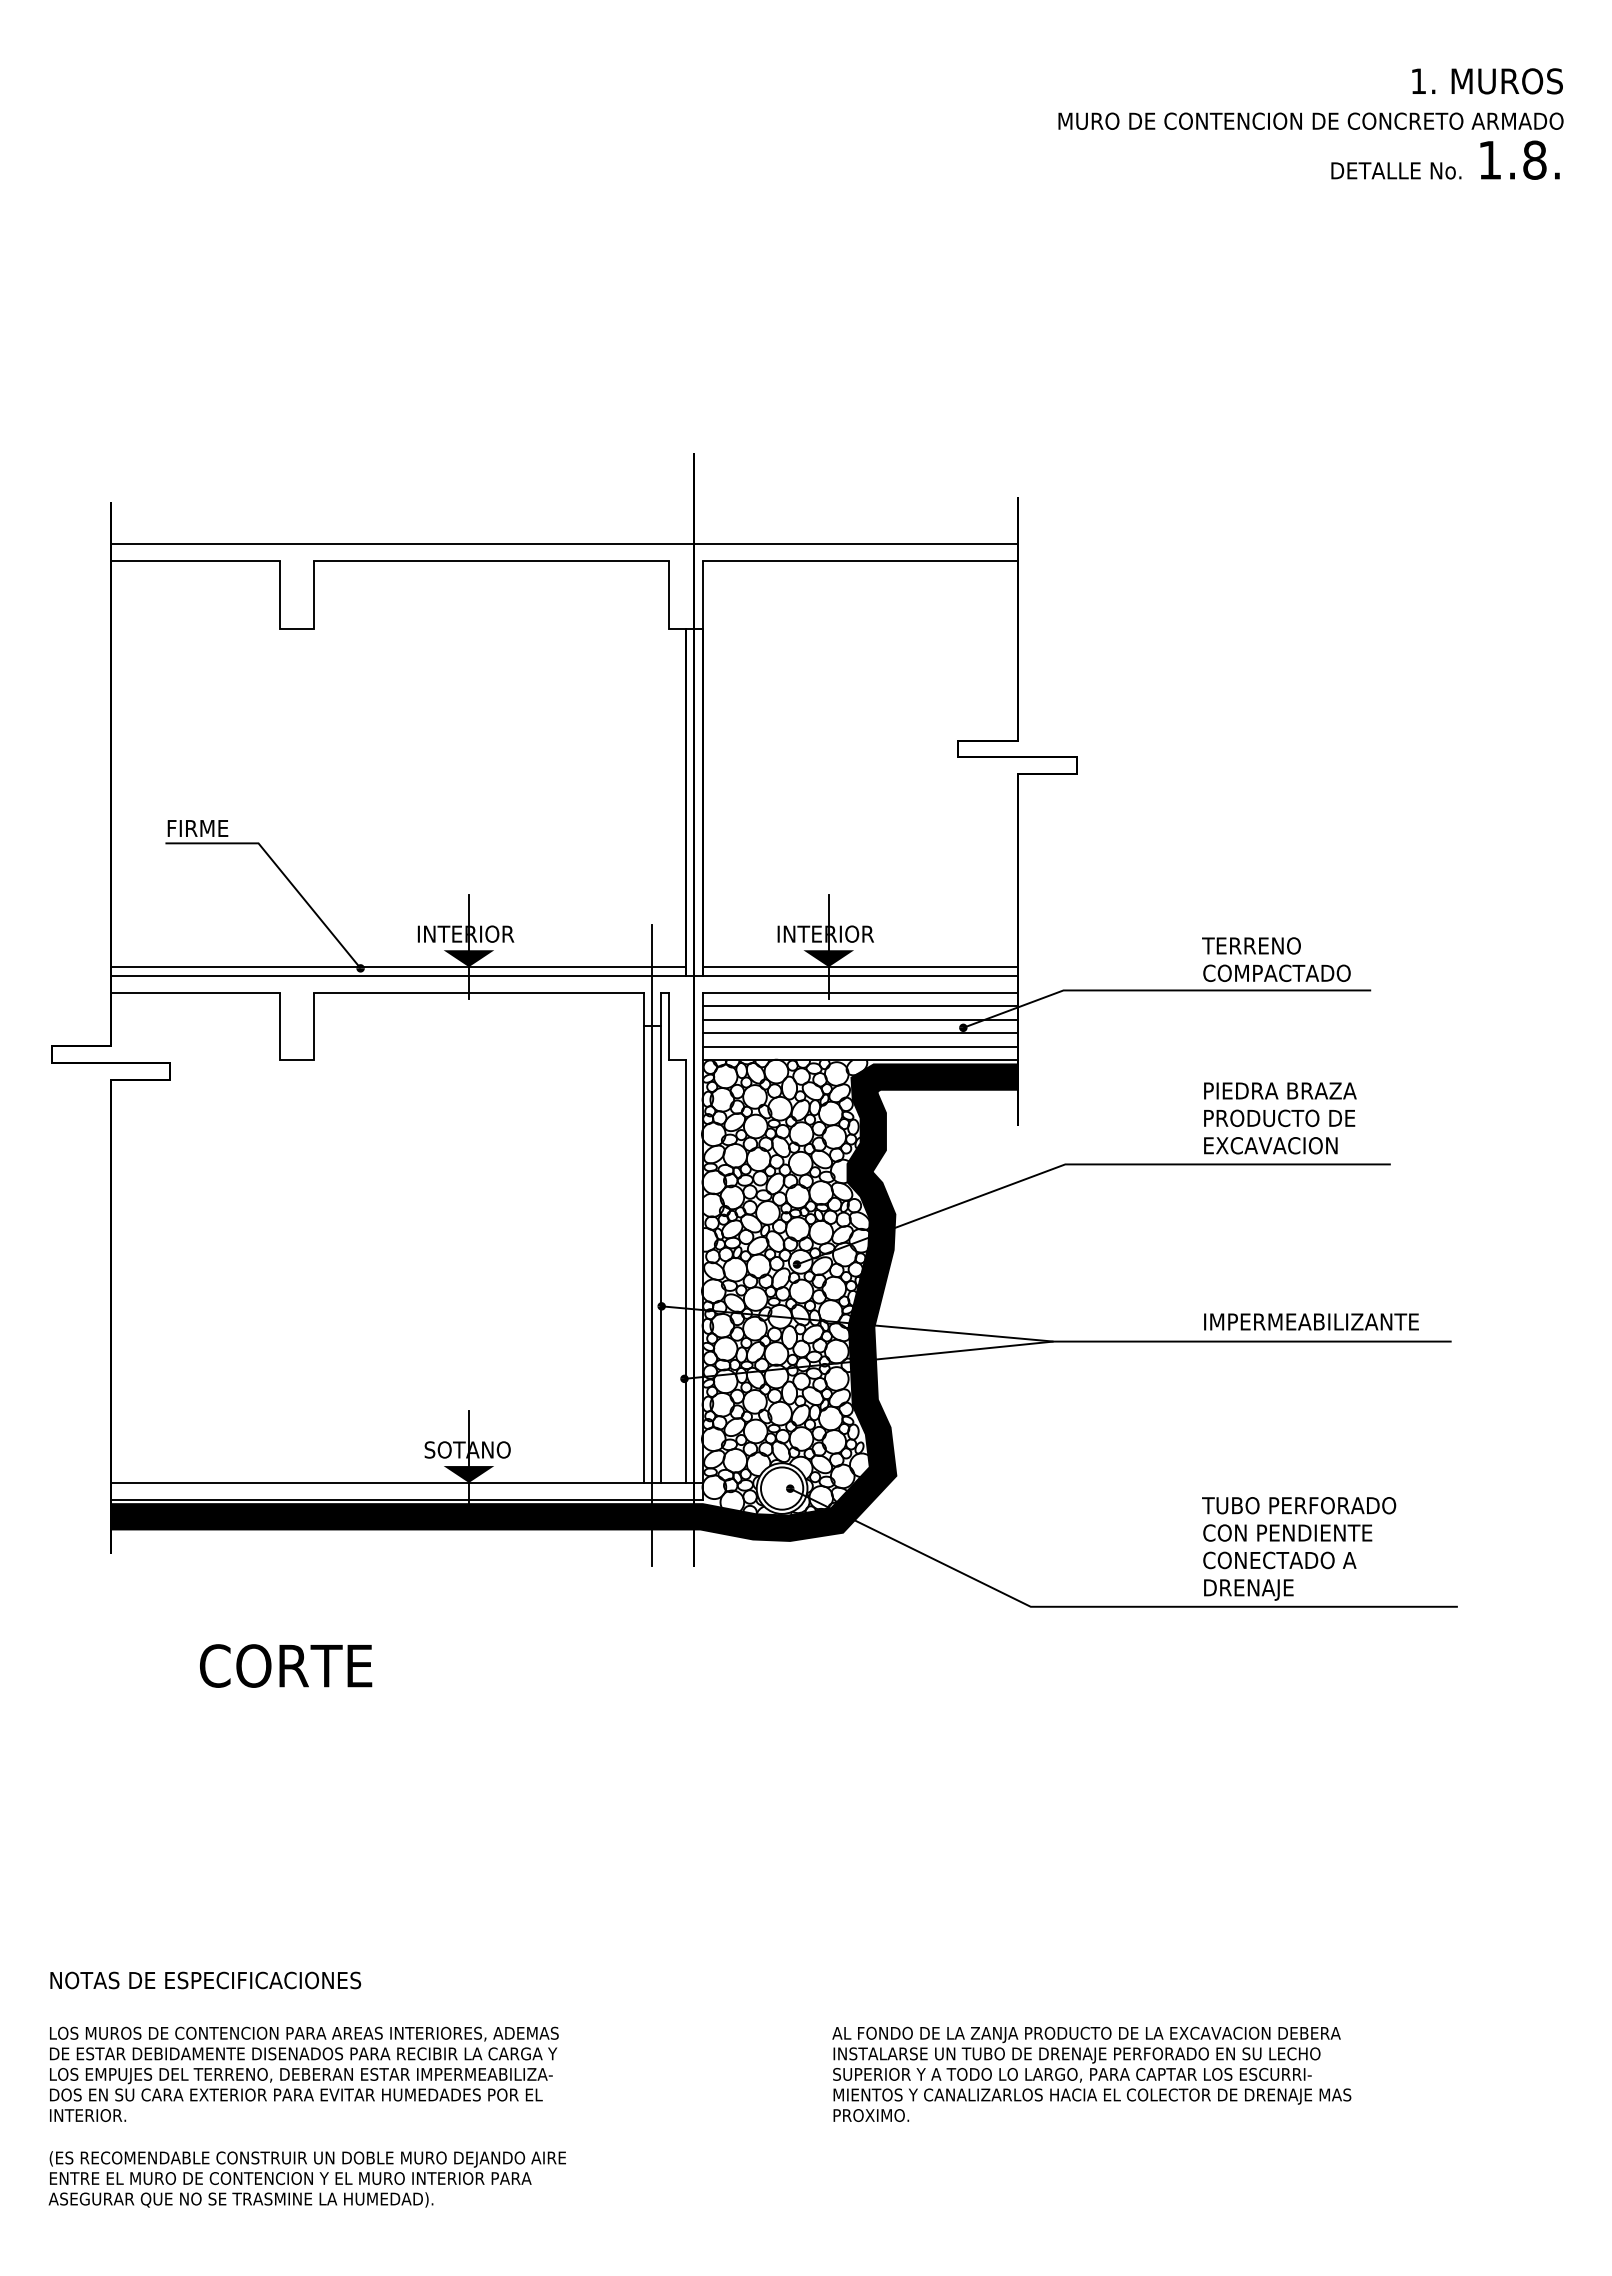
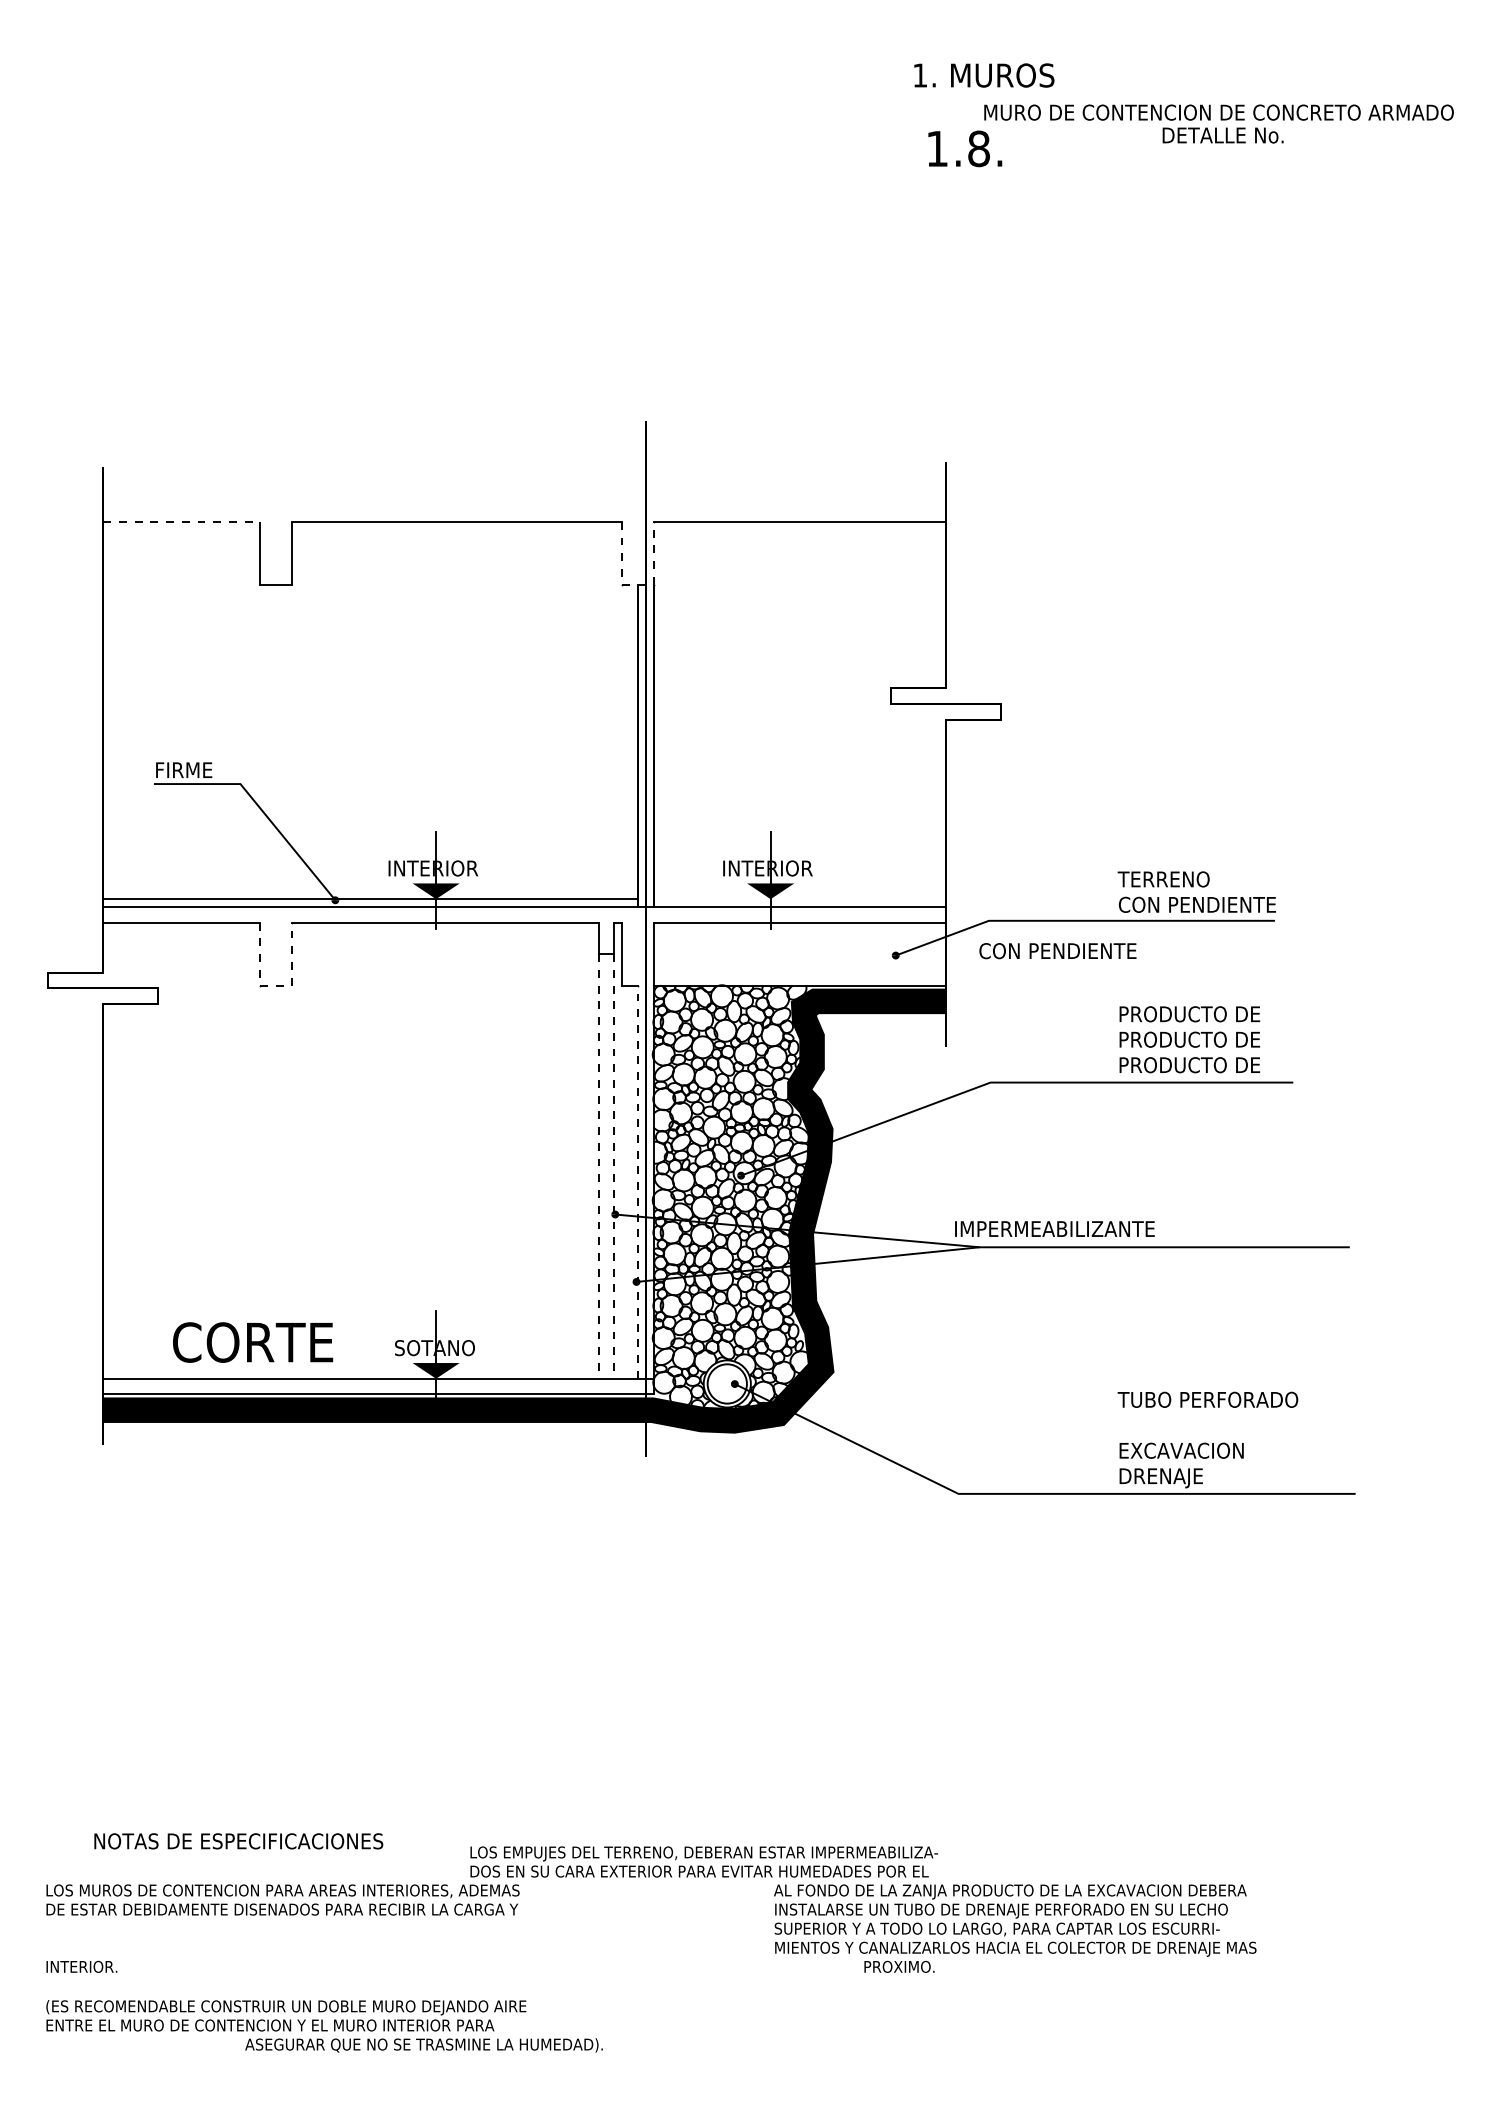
text: (1487, 81) -> (984, 75), moved
text: (1519, 159) -> (964, 148), moved
text: (1396, 170) -> (1223, 135), moved
line: (563, 544) -> (524, 506), removed
line: (195, 561) -> (181, 521), solid -> dashed
line: (685, 628) -> (637, 584), solid -> dashed
line: (859, 967) -> (799, 899), removed
text: (1304, 973) -> (1213, 905), COMPACTADO -> CON PENDIENTE
line: (859, 1006) -> (799, 935), removed
line: (859, 1019) -> (799, 947), removed
line: (859, 1033) -> (799, 960), removed
line: (859, 1046) -> (799, 972), removed
line: (296, 1060) -> (275, 985), solid -> dashed
text: (1287, 1090) -> (1197, 1013), PIEDRA BRAZA -> PRODUCTO DE
text: (1280, 1145) -> (1190, 1064), EXCAVACION -> PRODUCTO DE
line: (652, 1245) -> (606, 1157), removed
line: (643, 1255) -> (598, 1167), solid -> dashed
line: (660, 1255) -> (614, 1167), solid -> dashed
line: (685, 1271) -> (637, 1182), solid -> dashed
text: (1311, 1321) -> (1054, 1228), moved
text: (1287, 1532) -> (1057, 950), moved
text: (1279, 1560) -> (1189, 1450), CONECTADO A -> EXCAVACION
text: (286, 1665) -> (253, 1342), moved
text: (205, 1980) -> (238, 1841), moved
text: (301, 2084) -> (704, 1861), moved
text: (871, 2115) -> (899, 1966), moved
text: (240, 2199) -> (423, 2044), moved

